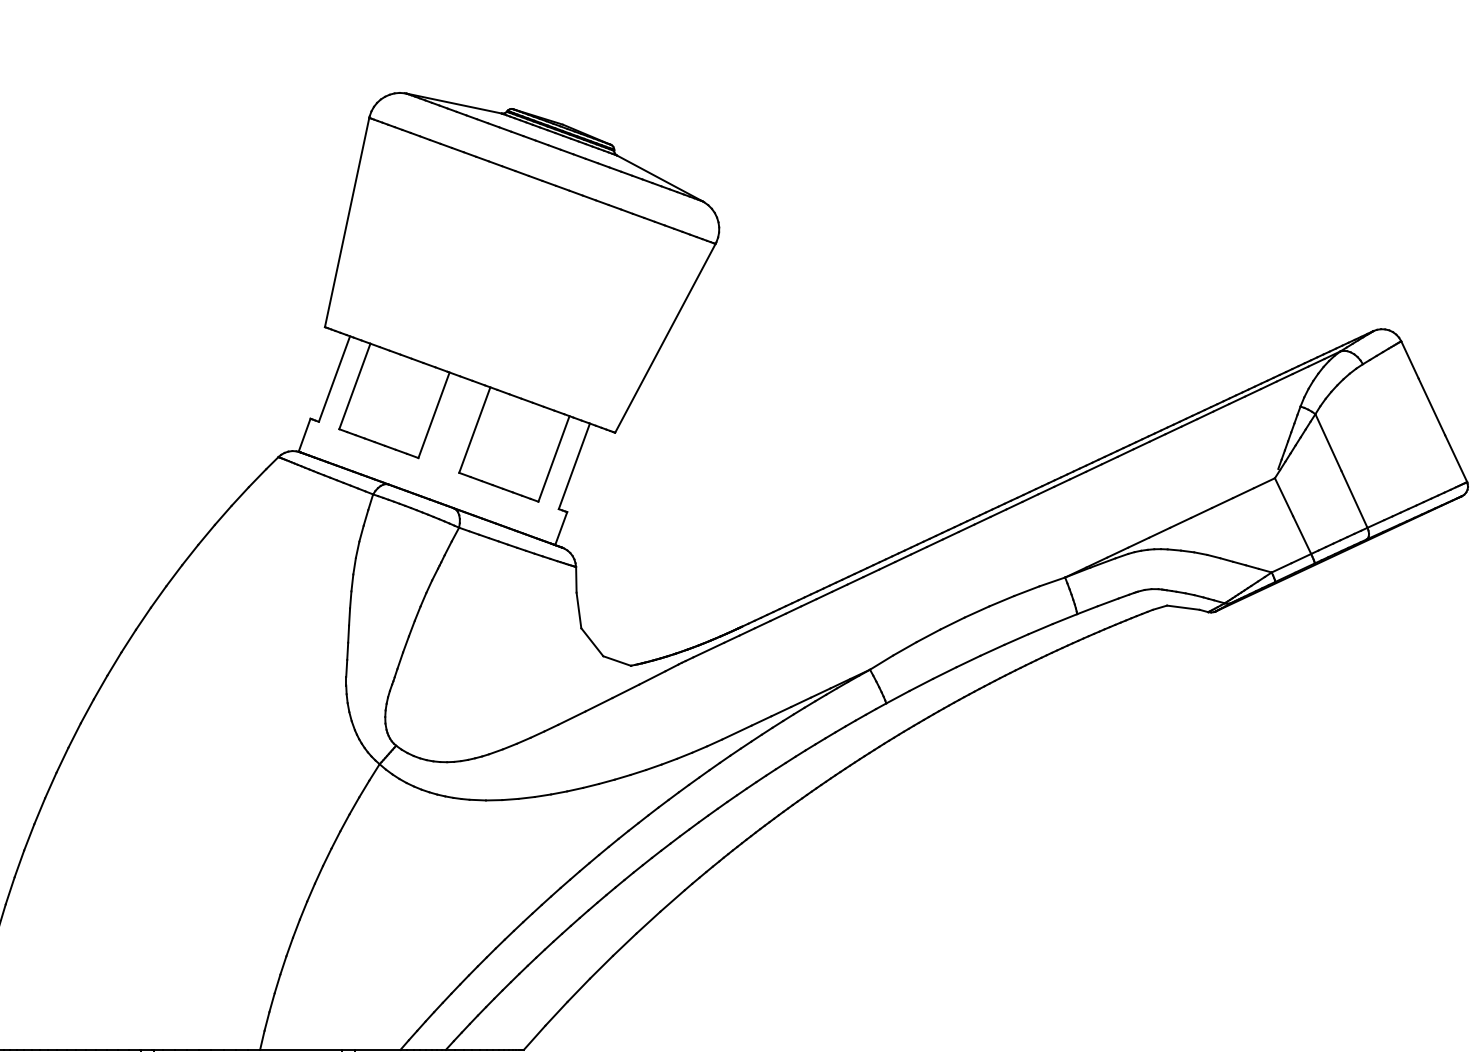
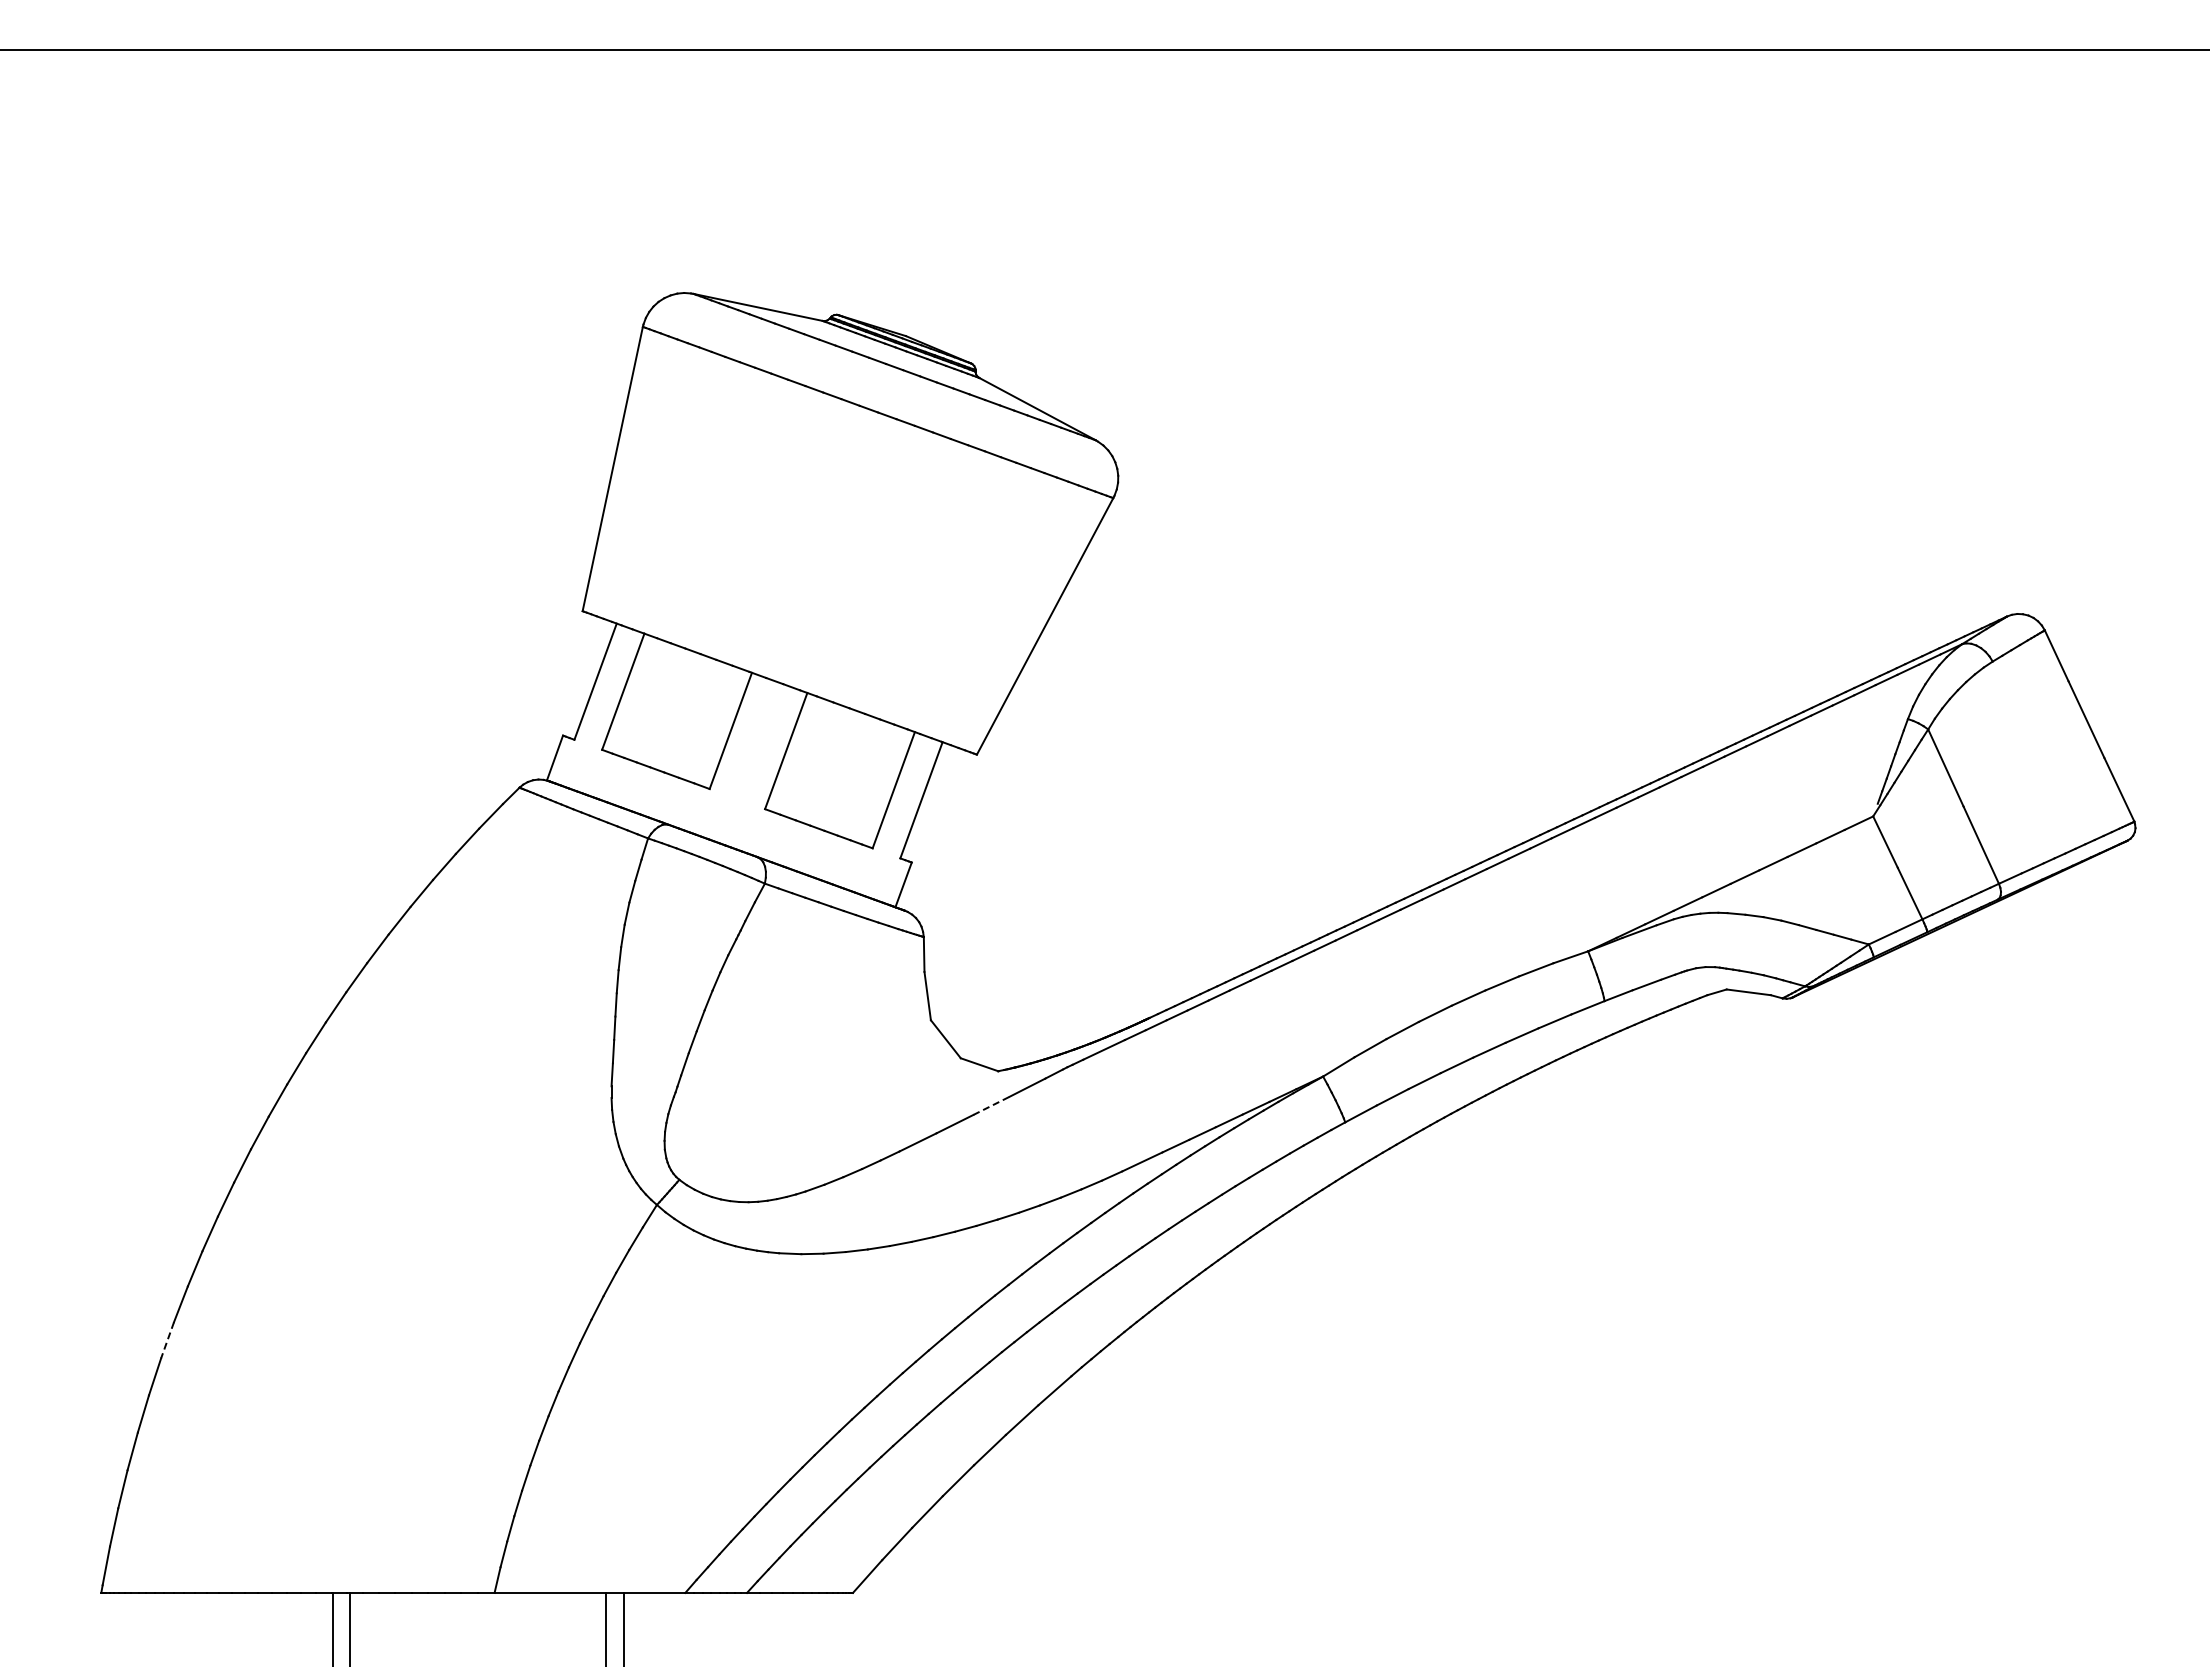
line: (625, 691) -> (991, 1105), solid -> dashed
line: (19, 864) -> (167, 1340), solid -> dashed

